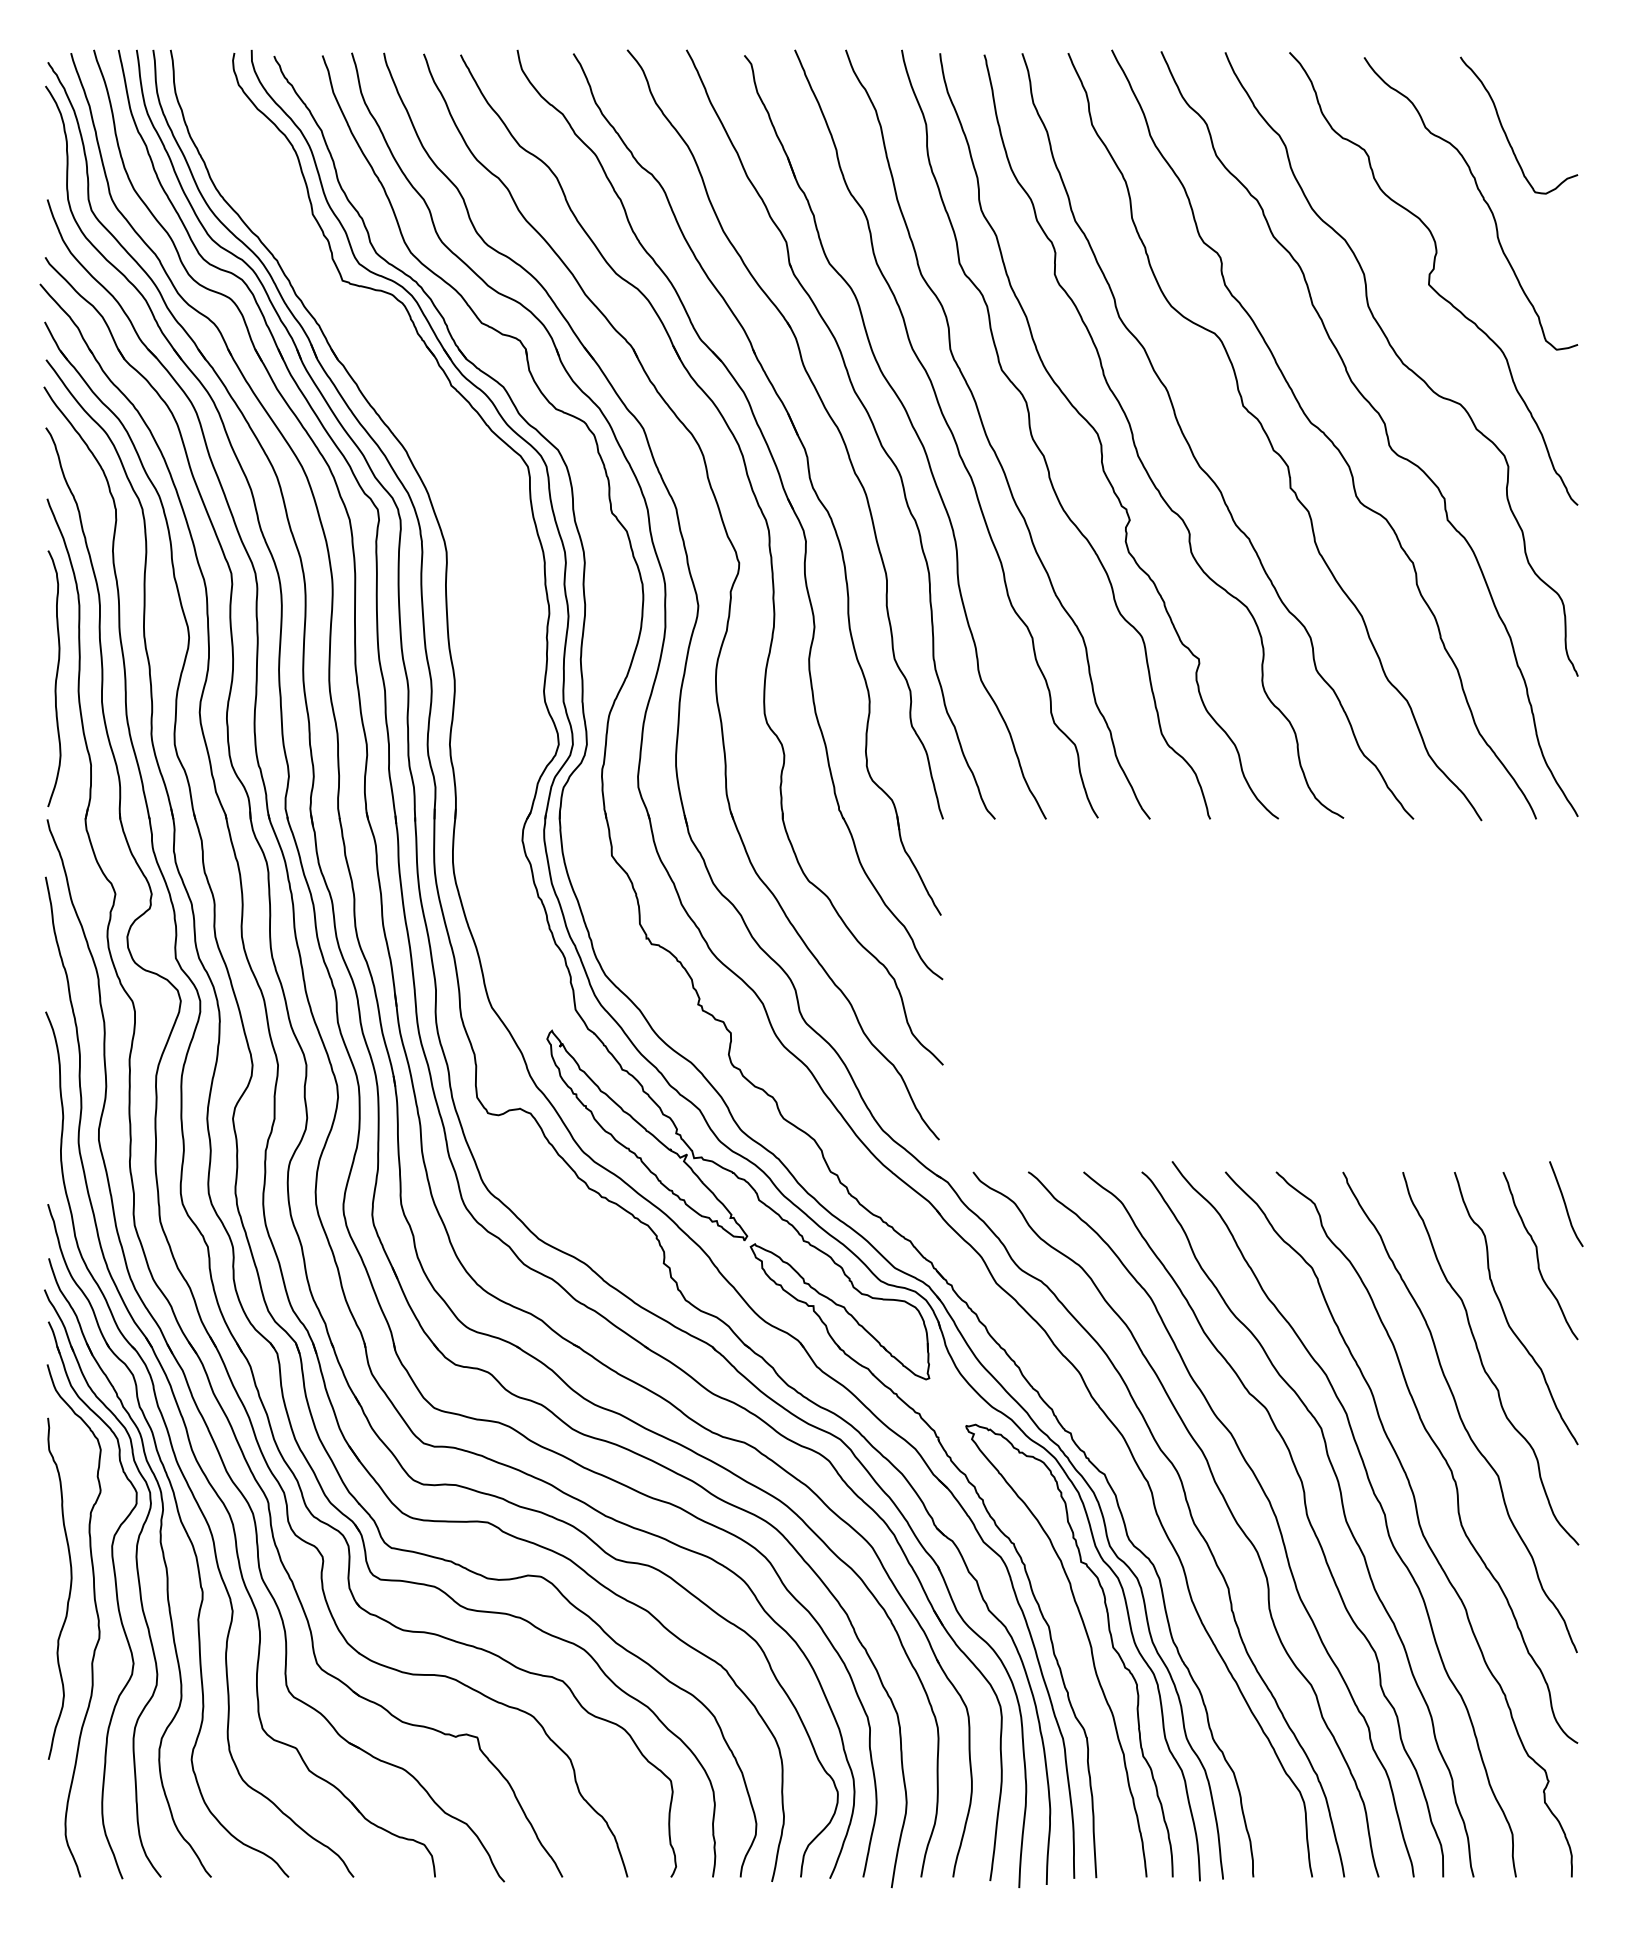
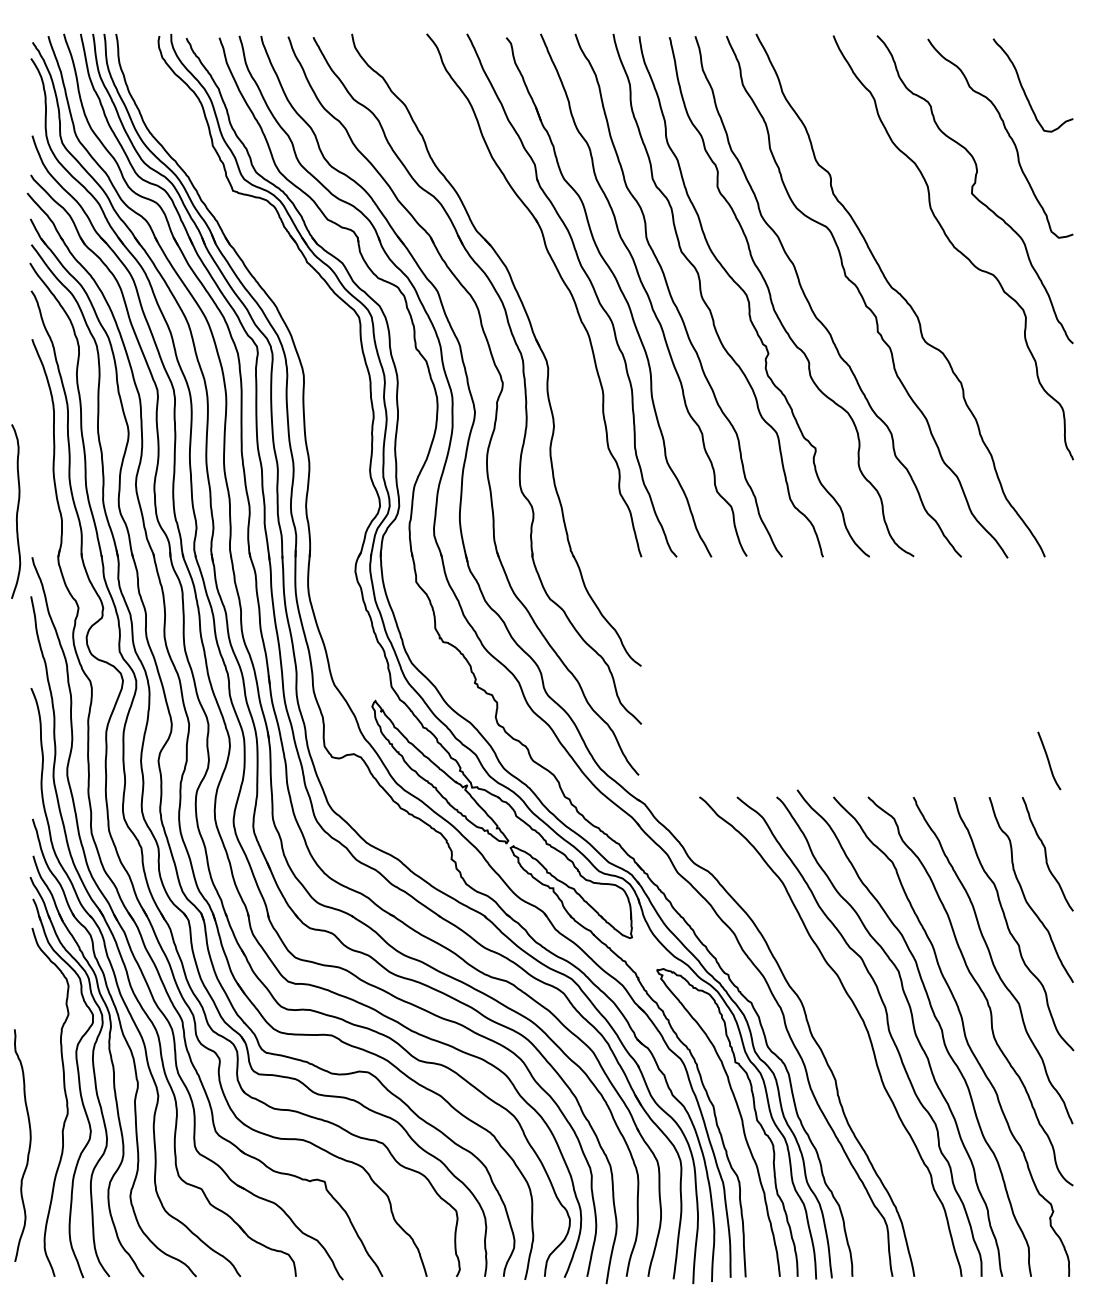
curve: (1384, 430) -> (941, 292), removed
part: (807, 477) -> (549, 324), removed
curve: (55, 678) -> (16, 511), moved
curve: (1566, 1203) -> (1049, 760), moved
curve: (1222, 1499) -> (831, 1019), removed
curve: (68, 1591) -> (28, 1147), moved

